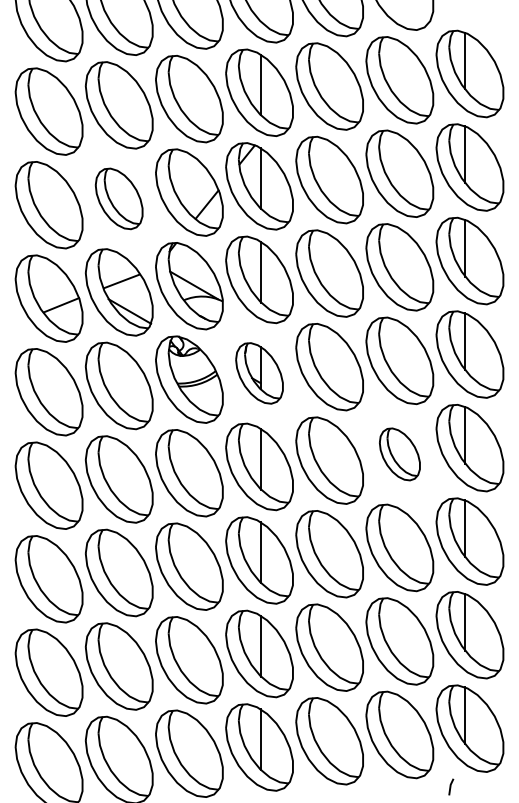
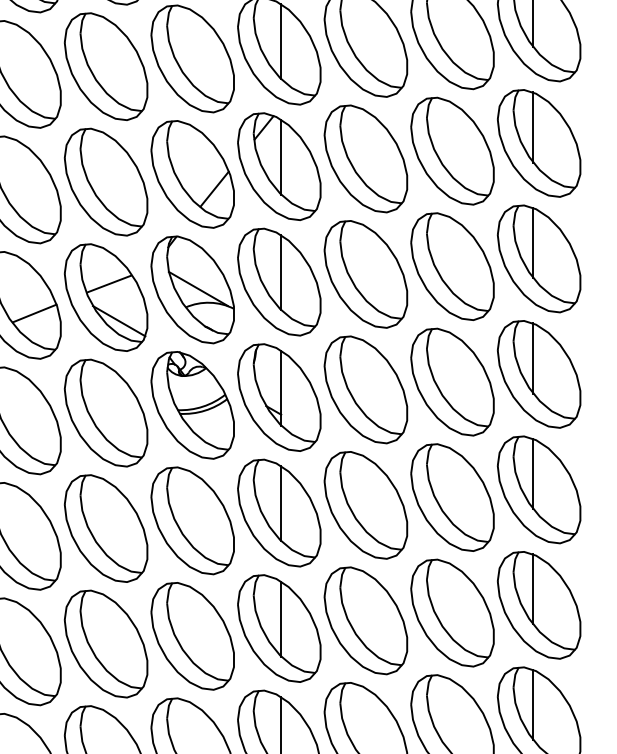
part: (118, 198) -> (105, 181), size x1.43
part: (259, 373) -> (279, 397), size x1.43
part: (399, 454) -> (452, 497), size x1.67

